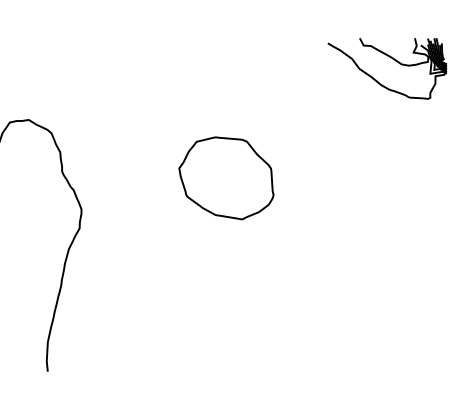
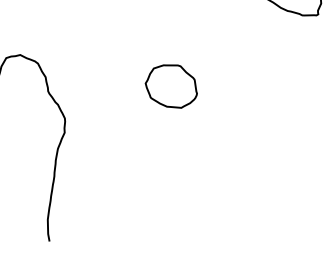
part: (226, 178) -> (171, 86), size x0.71

